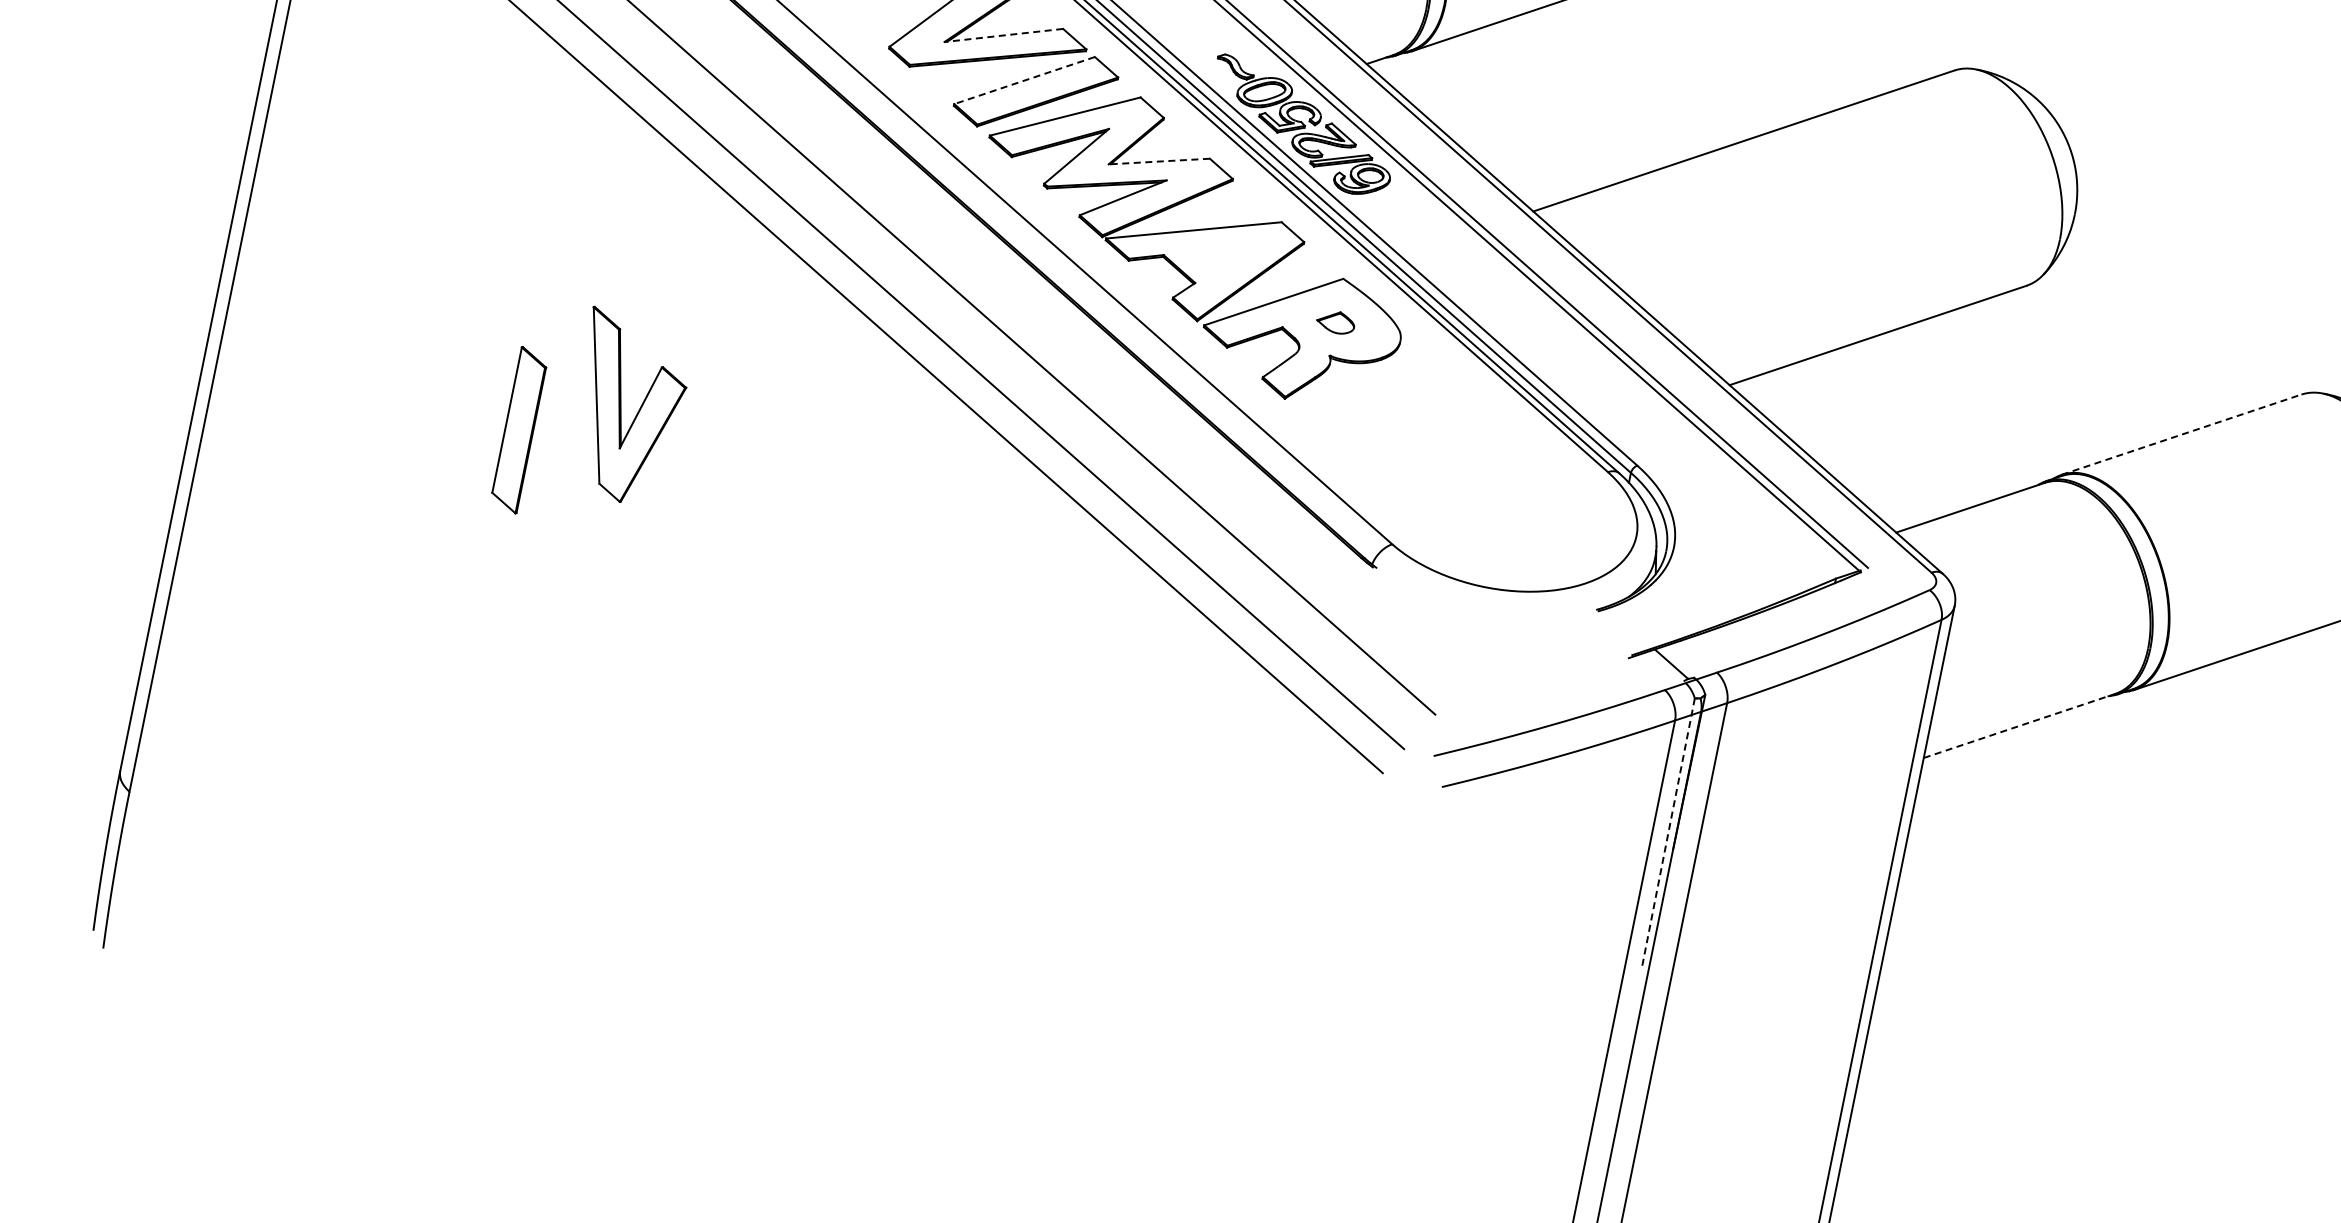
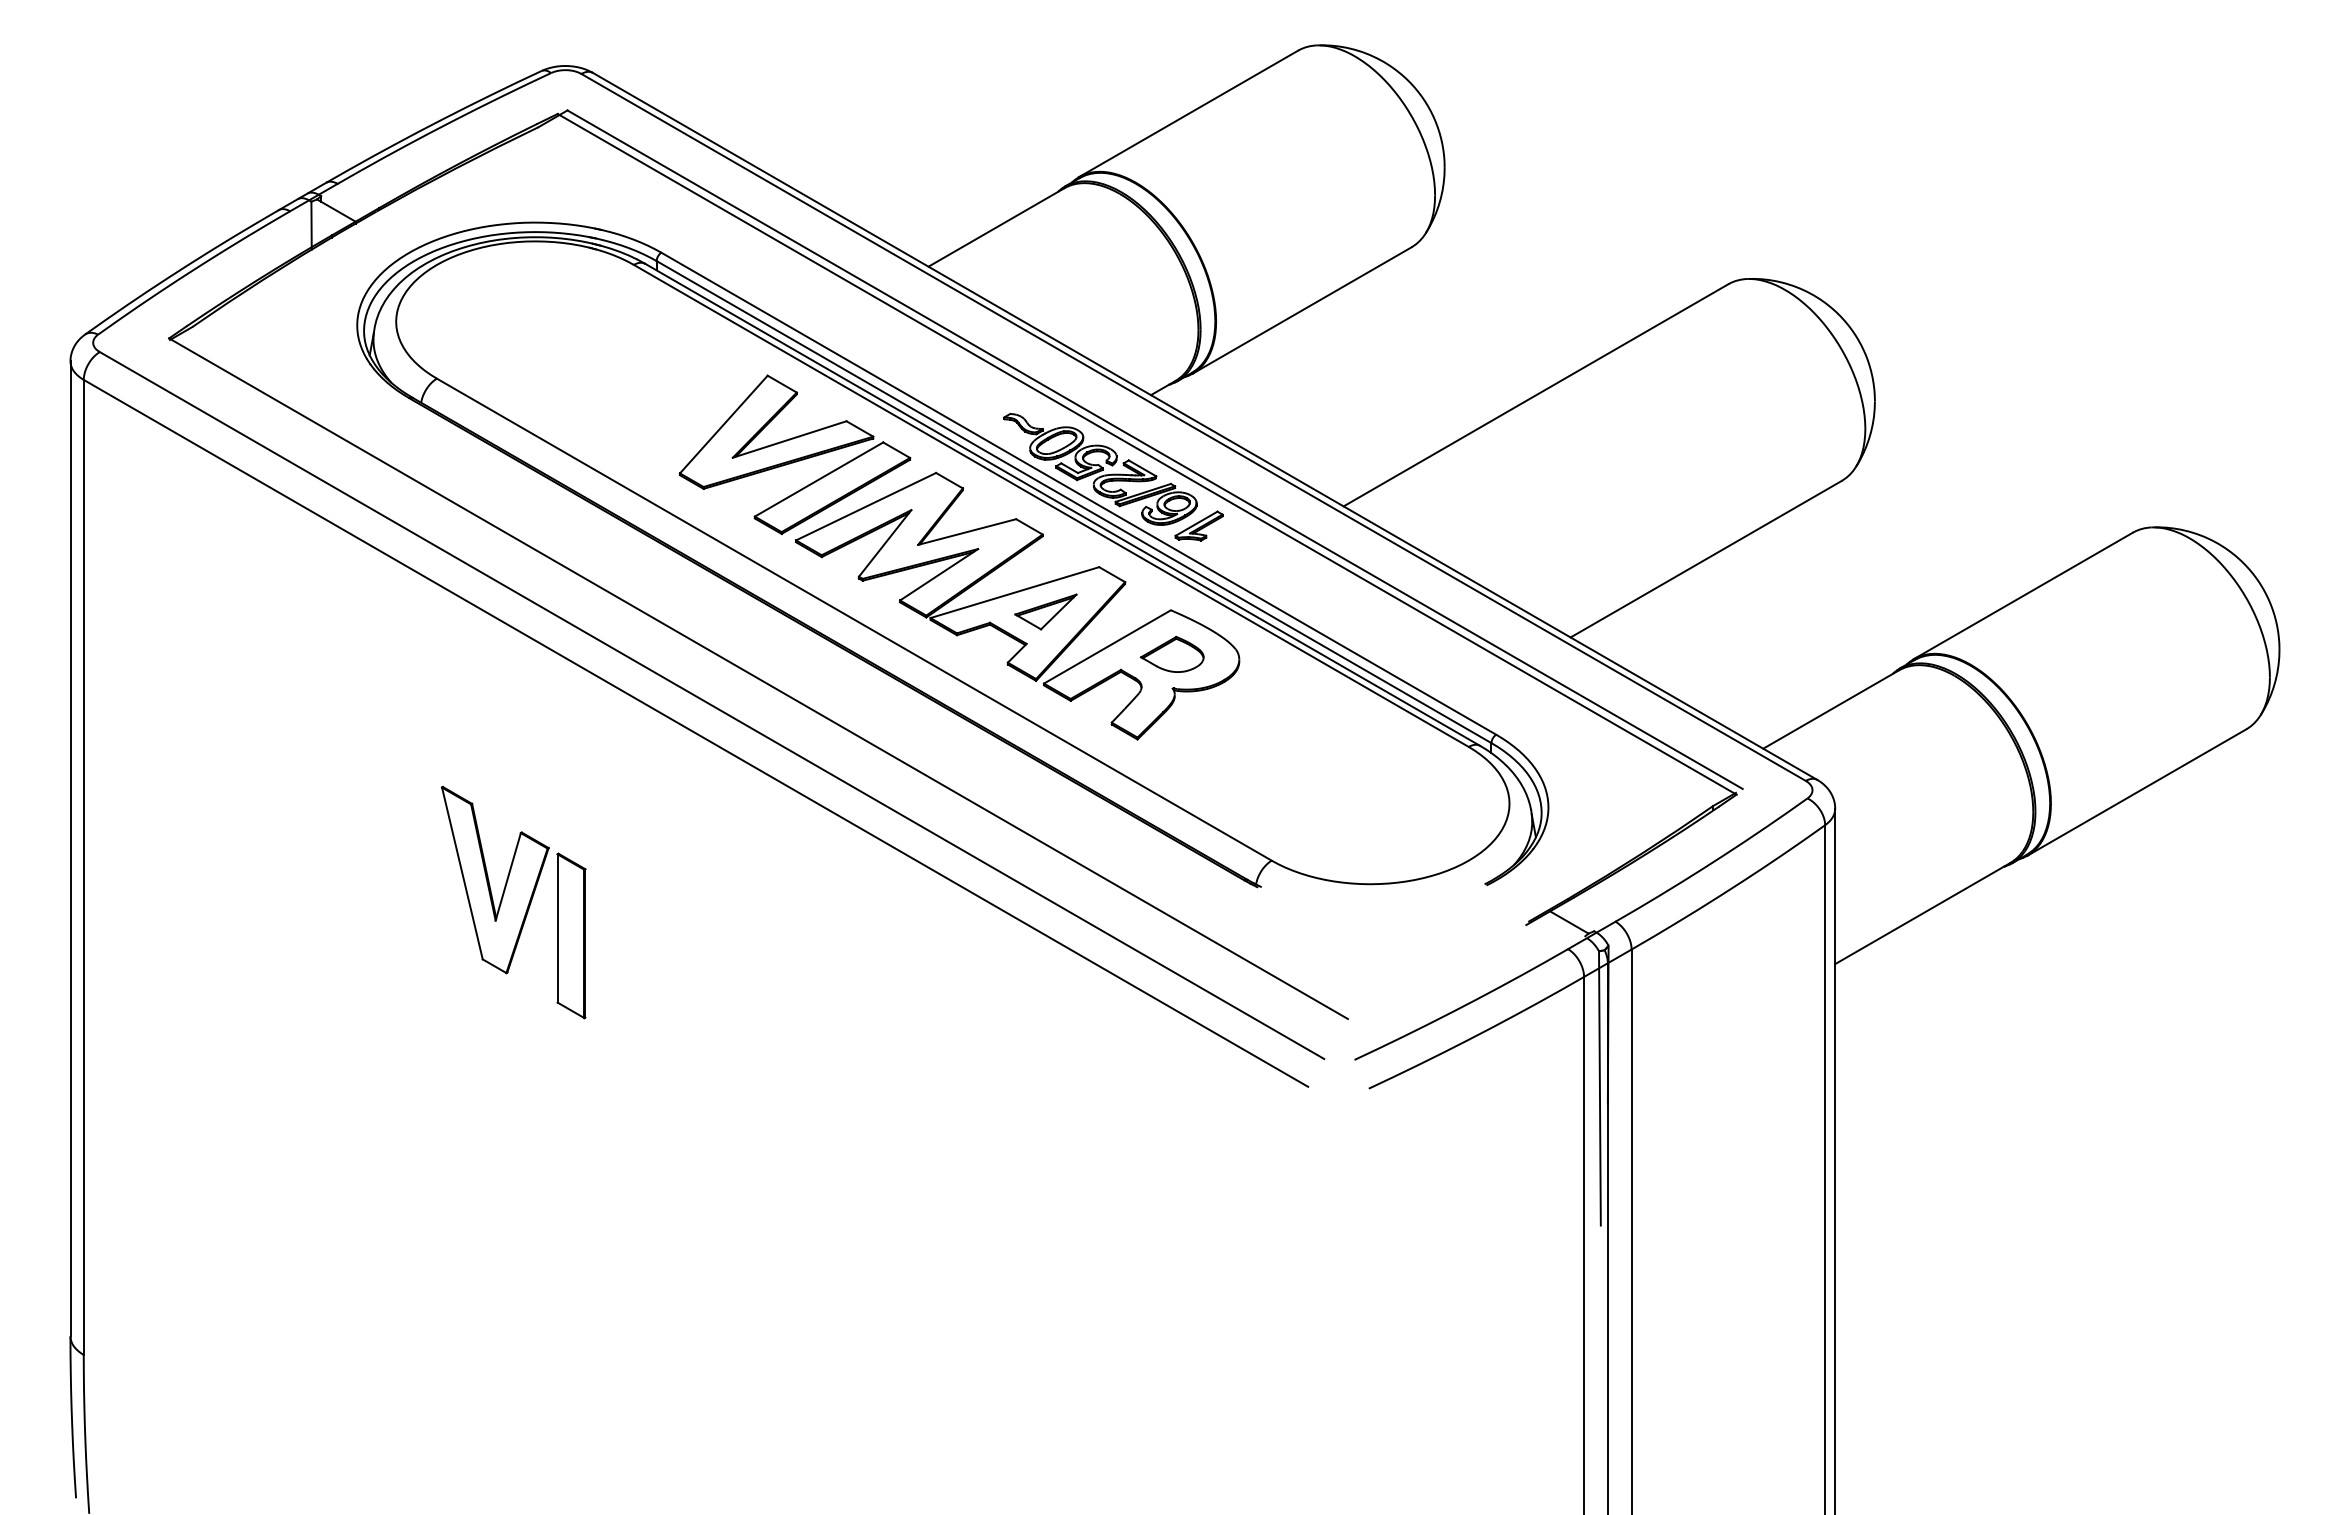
line: (1003, 35) -> (789, 439), dashed -> solid
line: (1024, 80) -> (818, 479), dashed -> solid
line: (1159, 162) -> (967, 532), dashed -> solid
part: (1387, 201) -> (1198, 525), added
part: (1220, 255) -> (1045, 611), added
part: (1336, 321) -> (1172, 653), size x1.67
part: (519, 429) -> (571, 935), moved
line: (2181, 434) -> (2023, 595), dashed -> solid
line: (2020, 726) -> (1923, 913), dashed -> solid
line: (1667, 832) -> (1599, 1088), dashed -> solid

